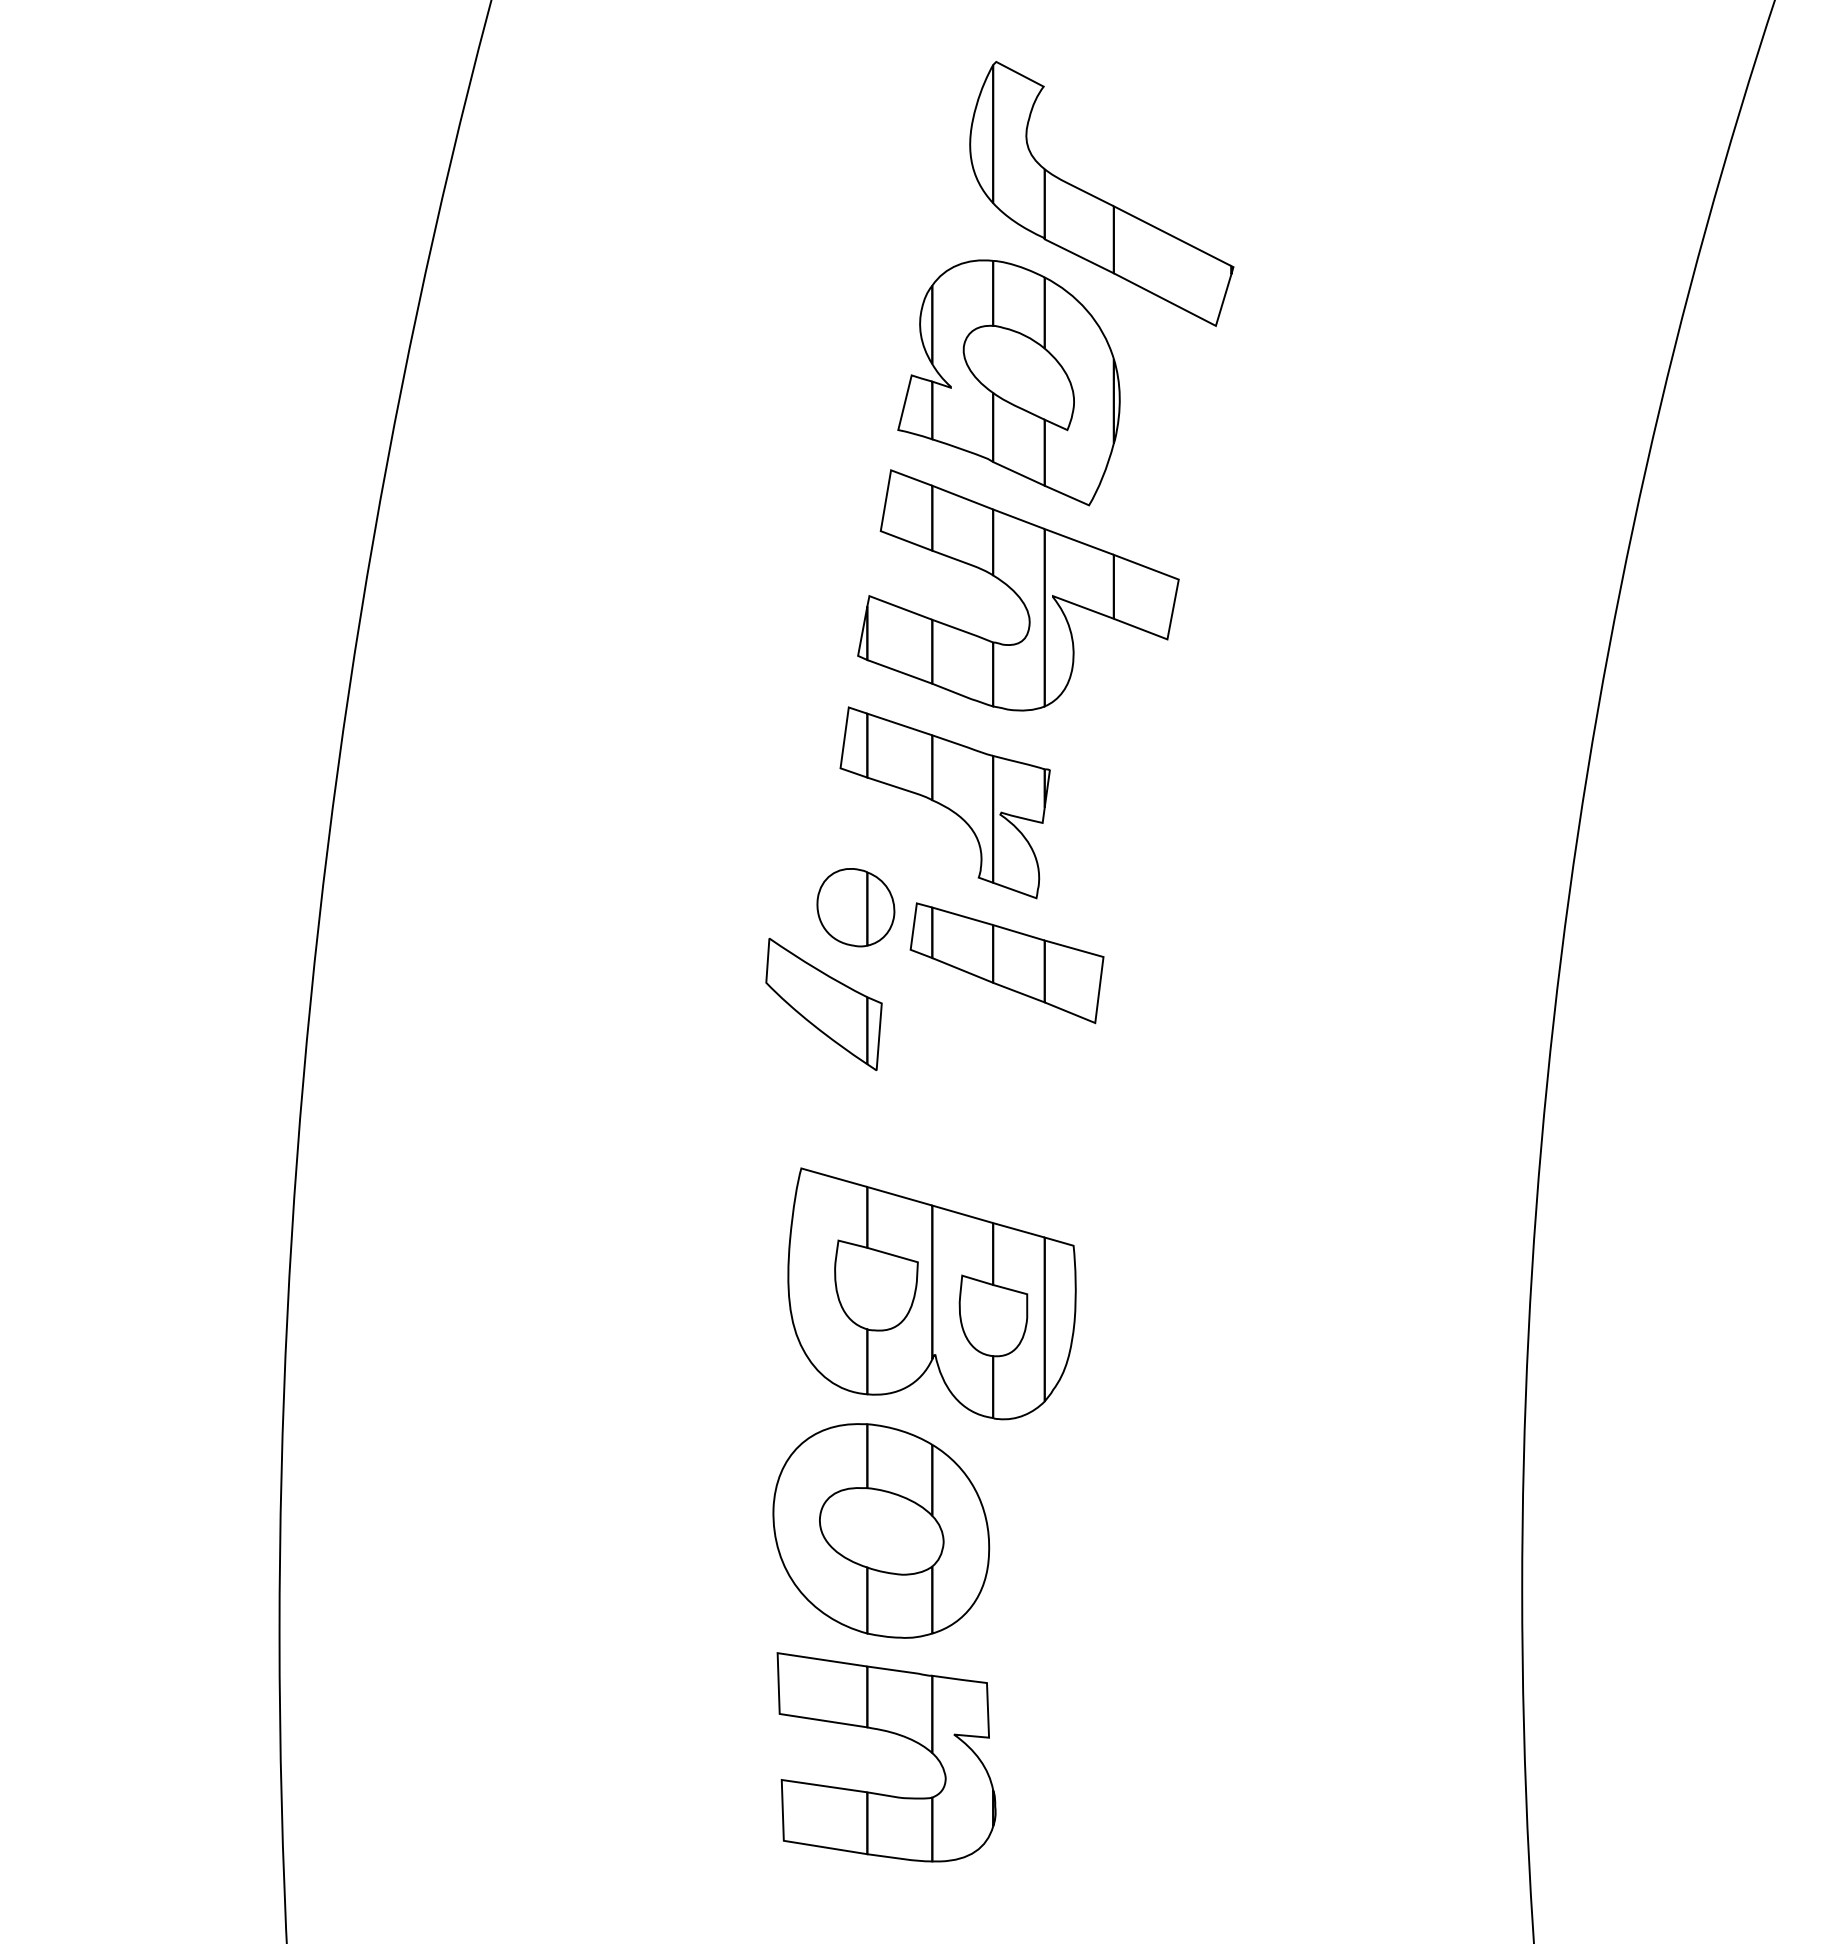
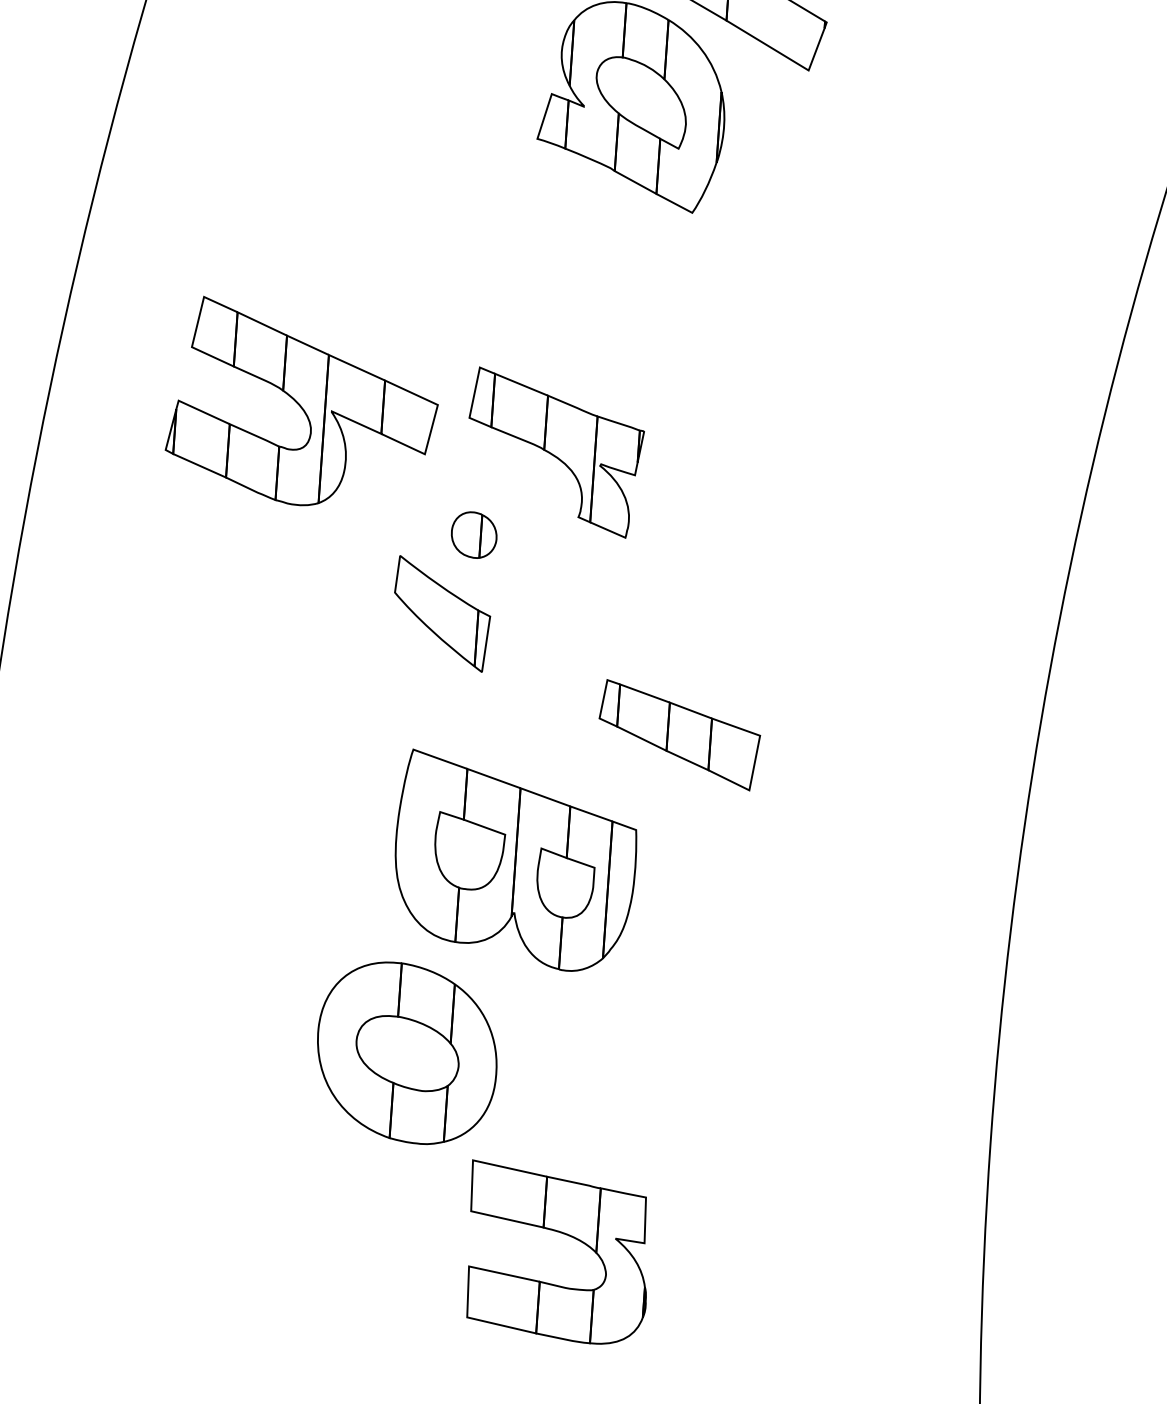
part: (1018, 590) -> (303, 404), moved
part: (855, 907) -> (473, 534), size x0.7
part: (1006, 963) -> (678, 735), moved
part: (881, 1530) -> (407, 1052), moved
part: (890, 1733) -> (562, 1234), moved

